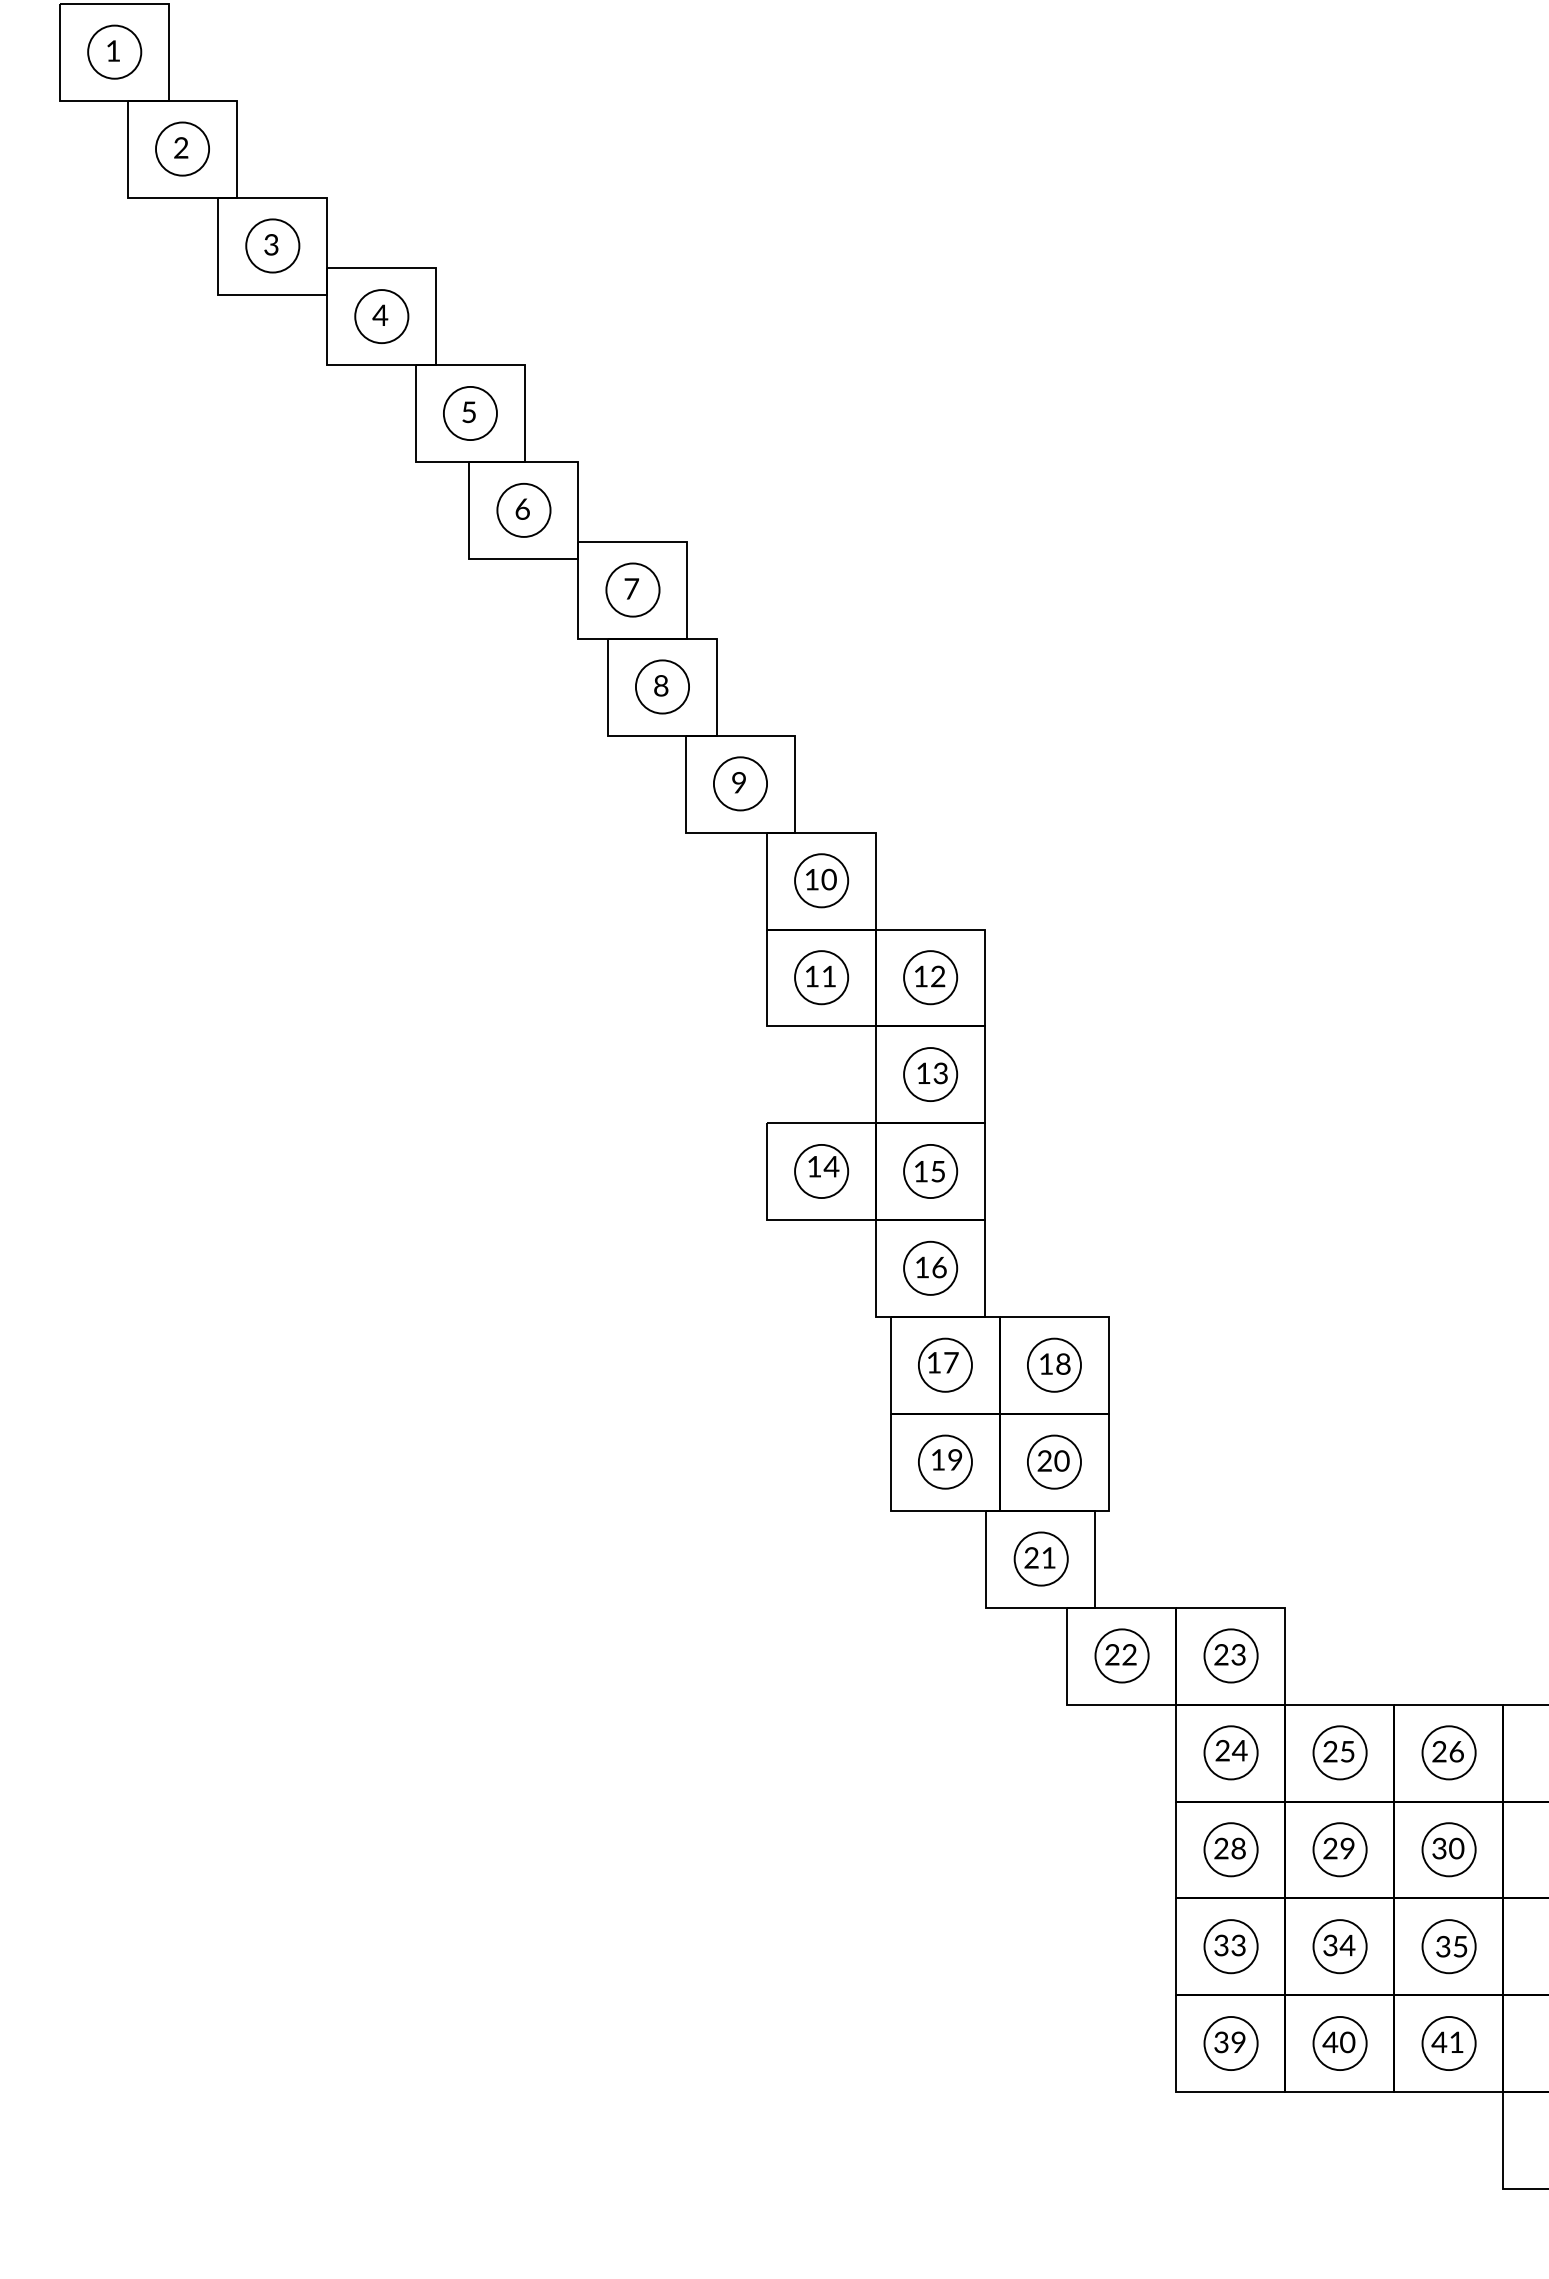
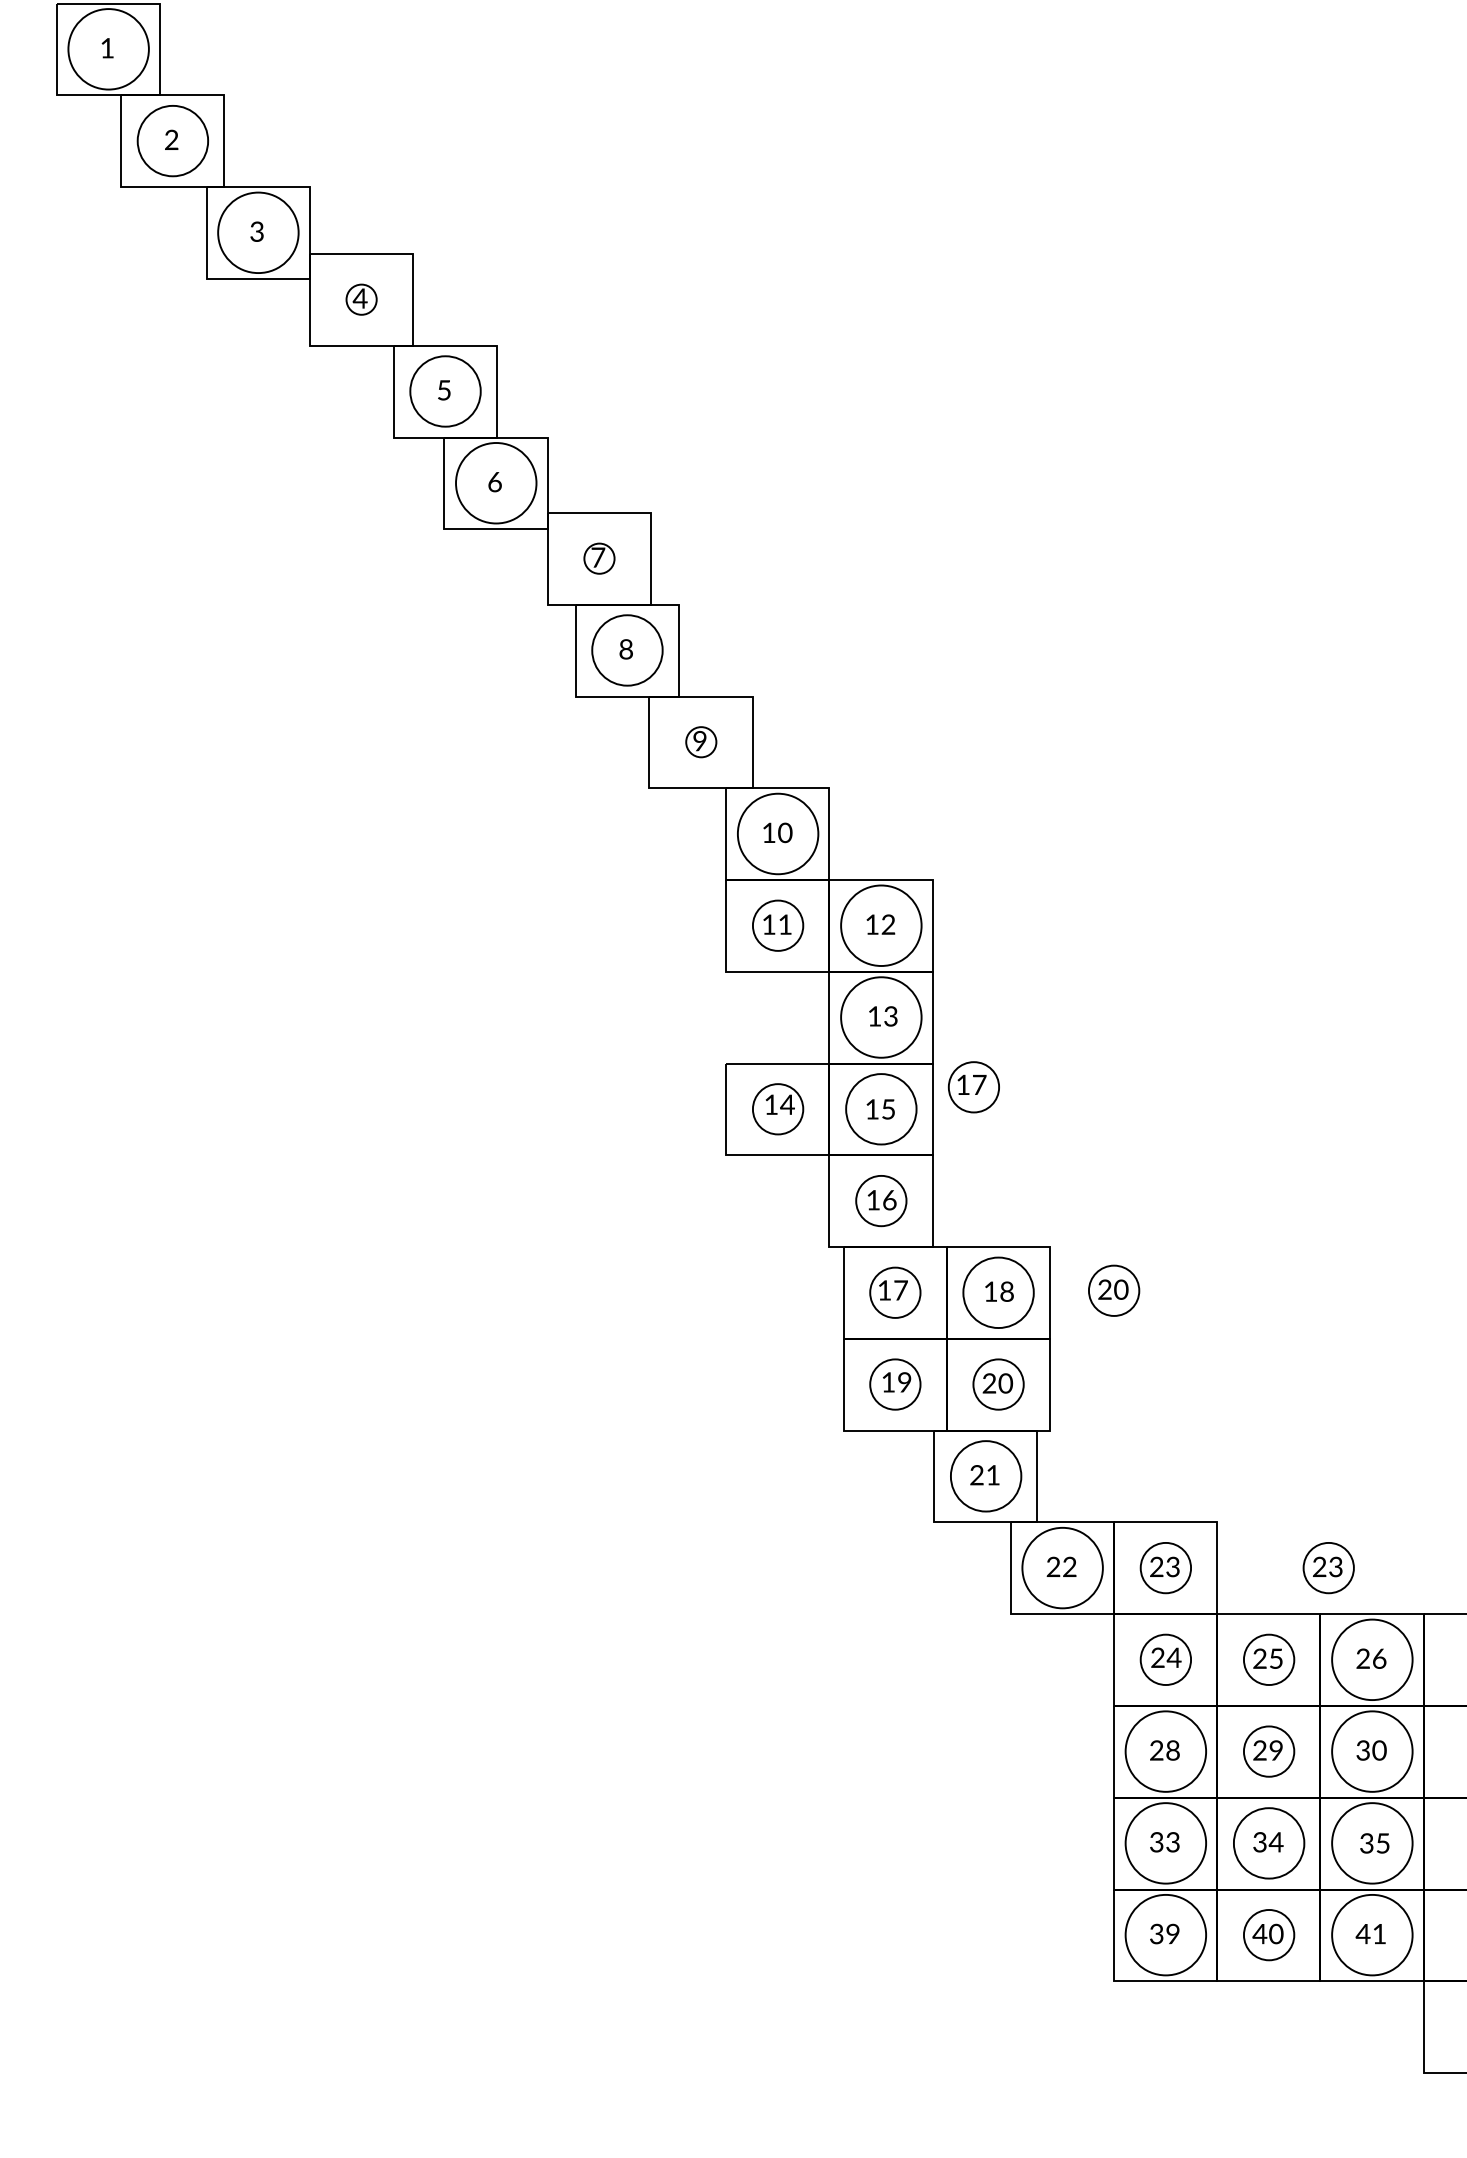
circle: (114, 51) -> (108, 48), size x1.6
circle: (182, 148) -> (172, 140), size x1.4
circle: (272, 245) -> (258, 232), size x1.6
circle: (381, 316) -> (361, 299), size x0.6
circle: (469, 413) -> (444, 391), size x1.4
circle: (523, 509) -> (495, 482), size x1.6
circle: (632, 589) -> (599, 558), size x0.6
circle: (662, 686) -> (627, 650), size x1.4
circle: (740, 783) -> (701, 741), size x0.6
circle: (821, 880) -> (778, 833), size x1.6
circle: (930, 977) -> (881, 925), size x1.6
circle: (930, 1074) -> (881, 1017), size x1.6
part: (1028, 1147) -> (974, 1086), added
circle: (930, 1171) -> (881, 1109), size x1.4
part: (1176, 1362) -> (1114, 1290), added
circle: (1054, 1364) -> (998, 1292), size x1.4
circle: (1040, 1558) -> (985, 1475), size x1.4
circle: (1121, 1655) -> (1062, 1567), size x1.6
part: (1402, 1655) -> (1328, 1567), added
circle: (1448, 1752) -> (1371, 1659), size x1.6
circle: (1230, 1849) -> (1165, 1751), size x1.6
circle: (1448, 1849) -> (1371, 1751), size x1.6
circle: (1230, 1946) -> (1165, 1843), size x1.6
circle: (1339, 1946) -> (1268, 1843), size x1.4
circle: (1448, 1946) -> (1371, 1843), size x1.6
circle: (1230, 2043) -> (1165, 1935), size x1.6
circle: (1448, 2043) -> (1371, 1935), size x1.6

